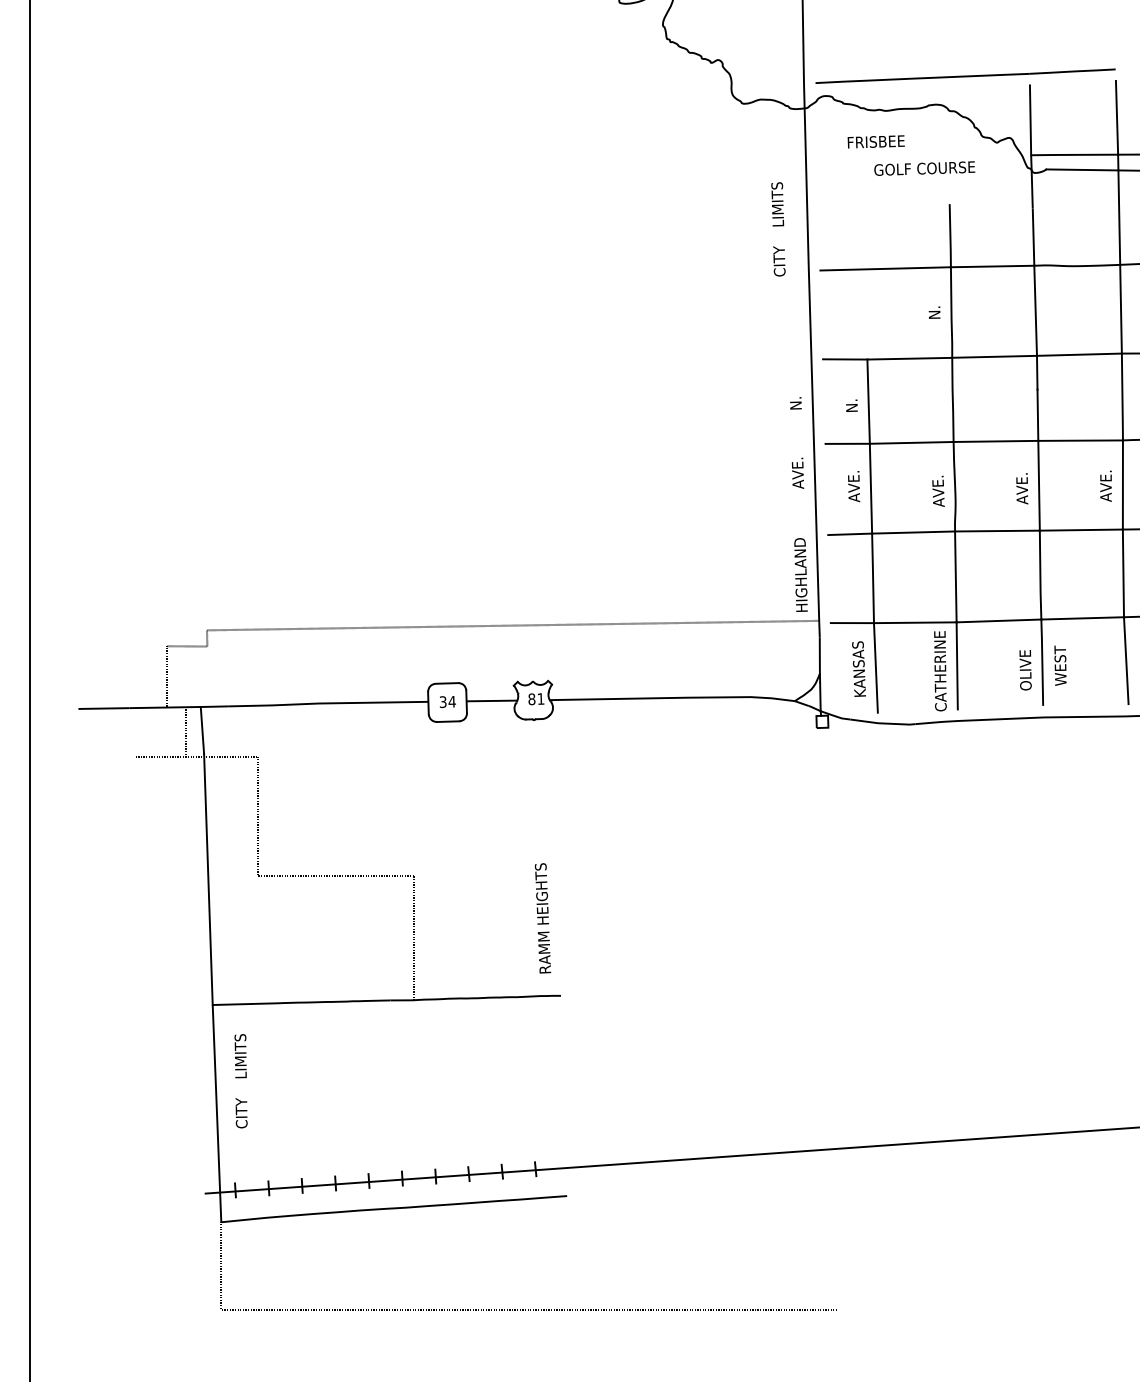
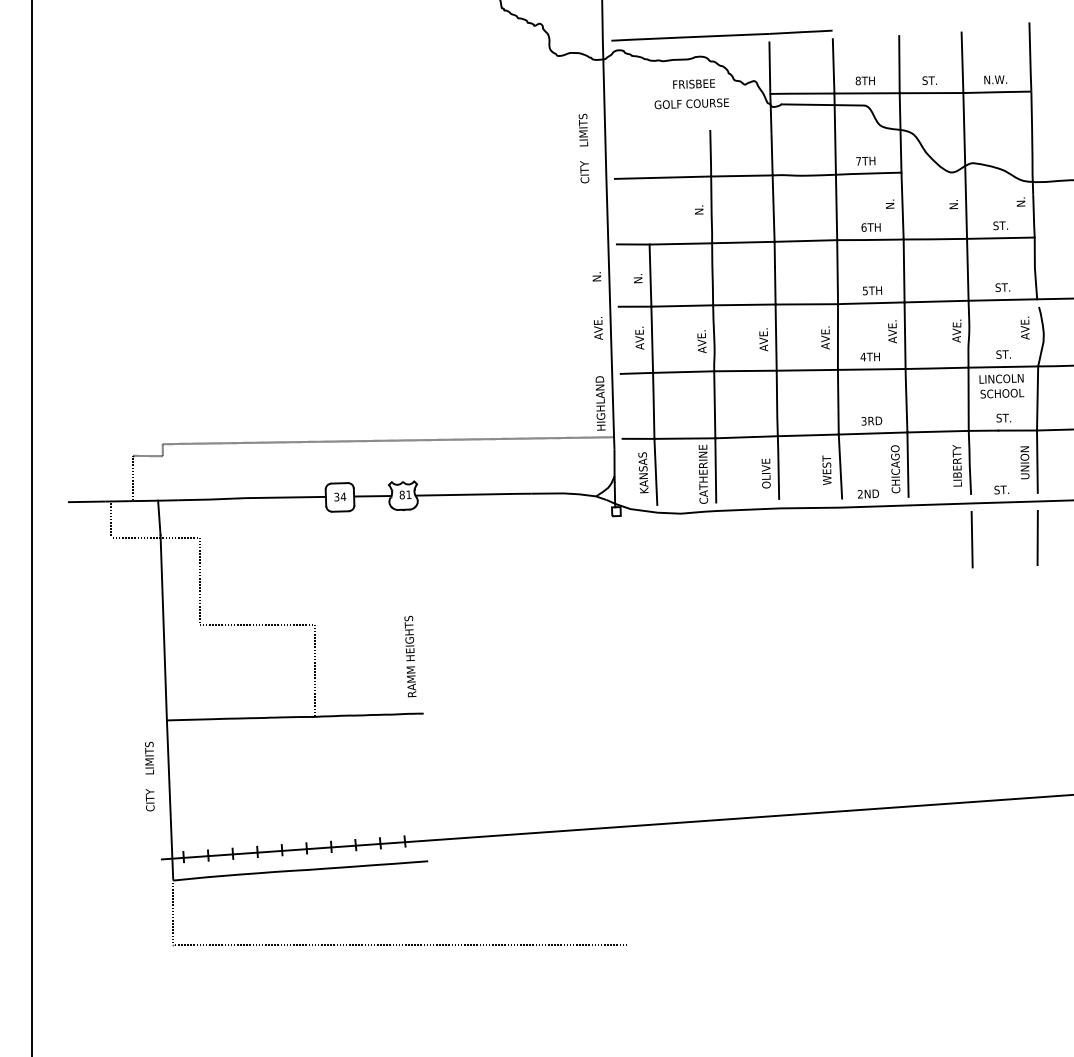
text: (876, 141) -> (694, 83), moved
text: (1059, 666) -> (826, 470), moved
line: (186, 732) -> (110, 519), moved
text: (240, 1081) -> (149, 776), moved

